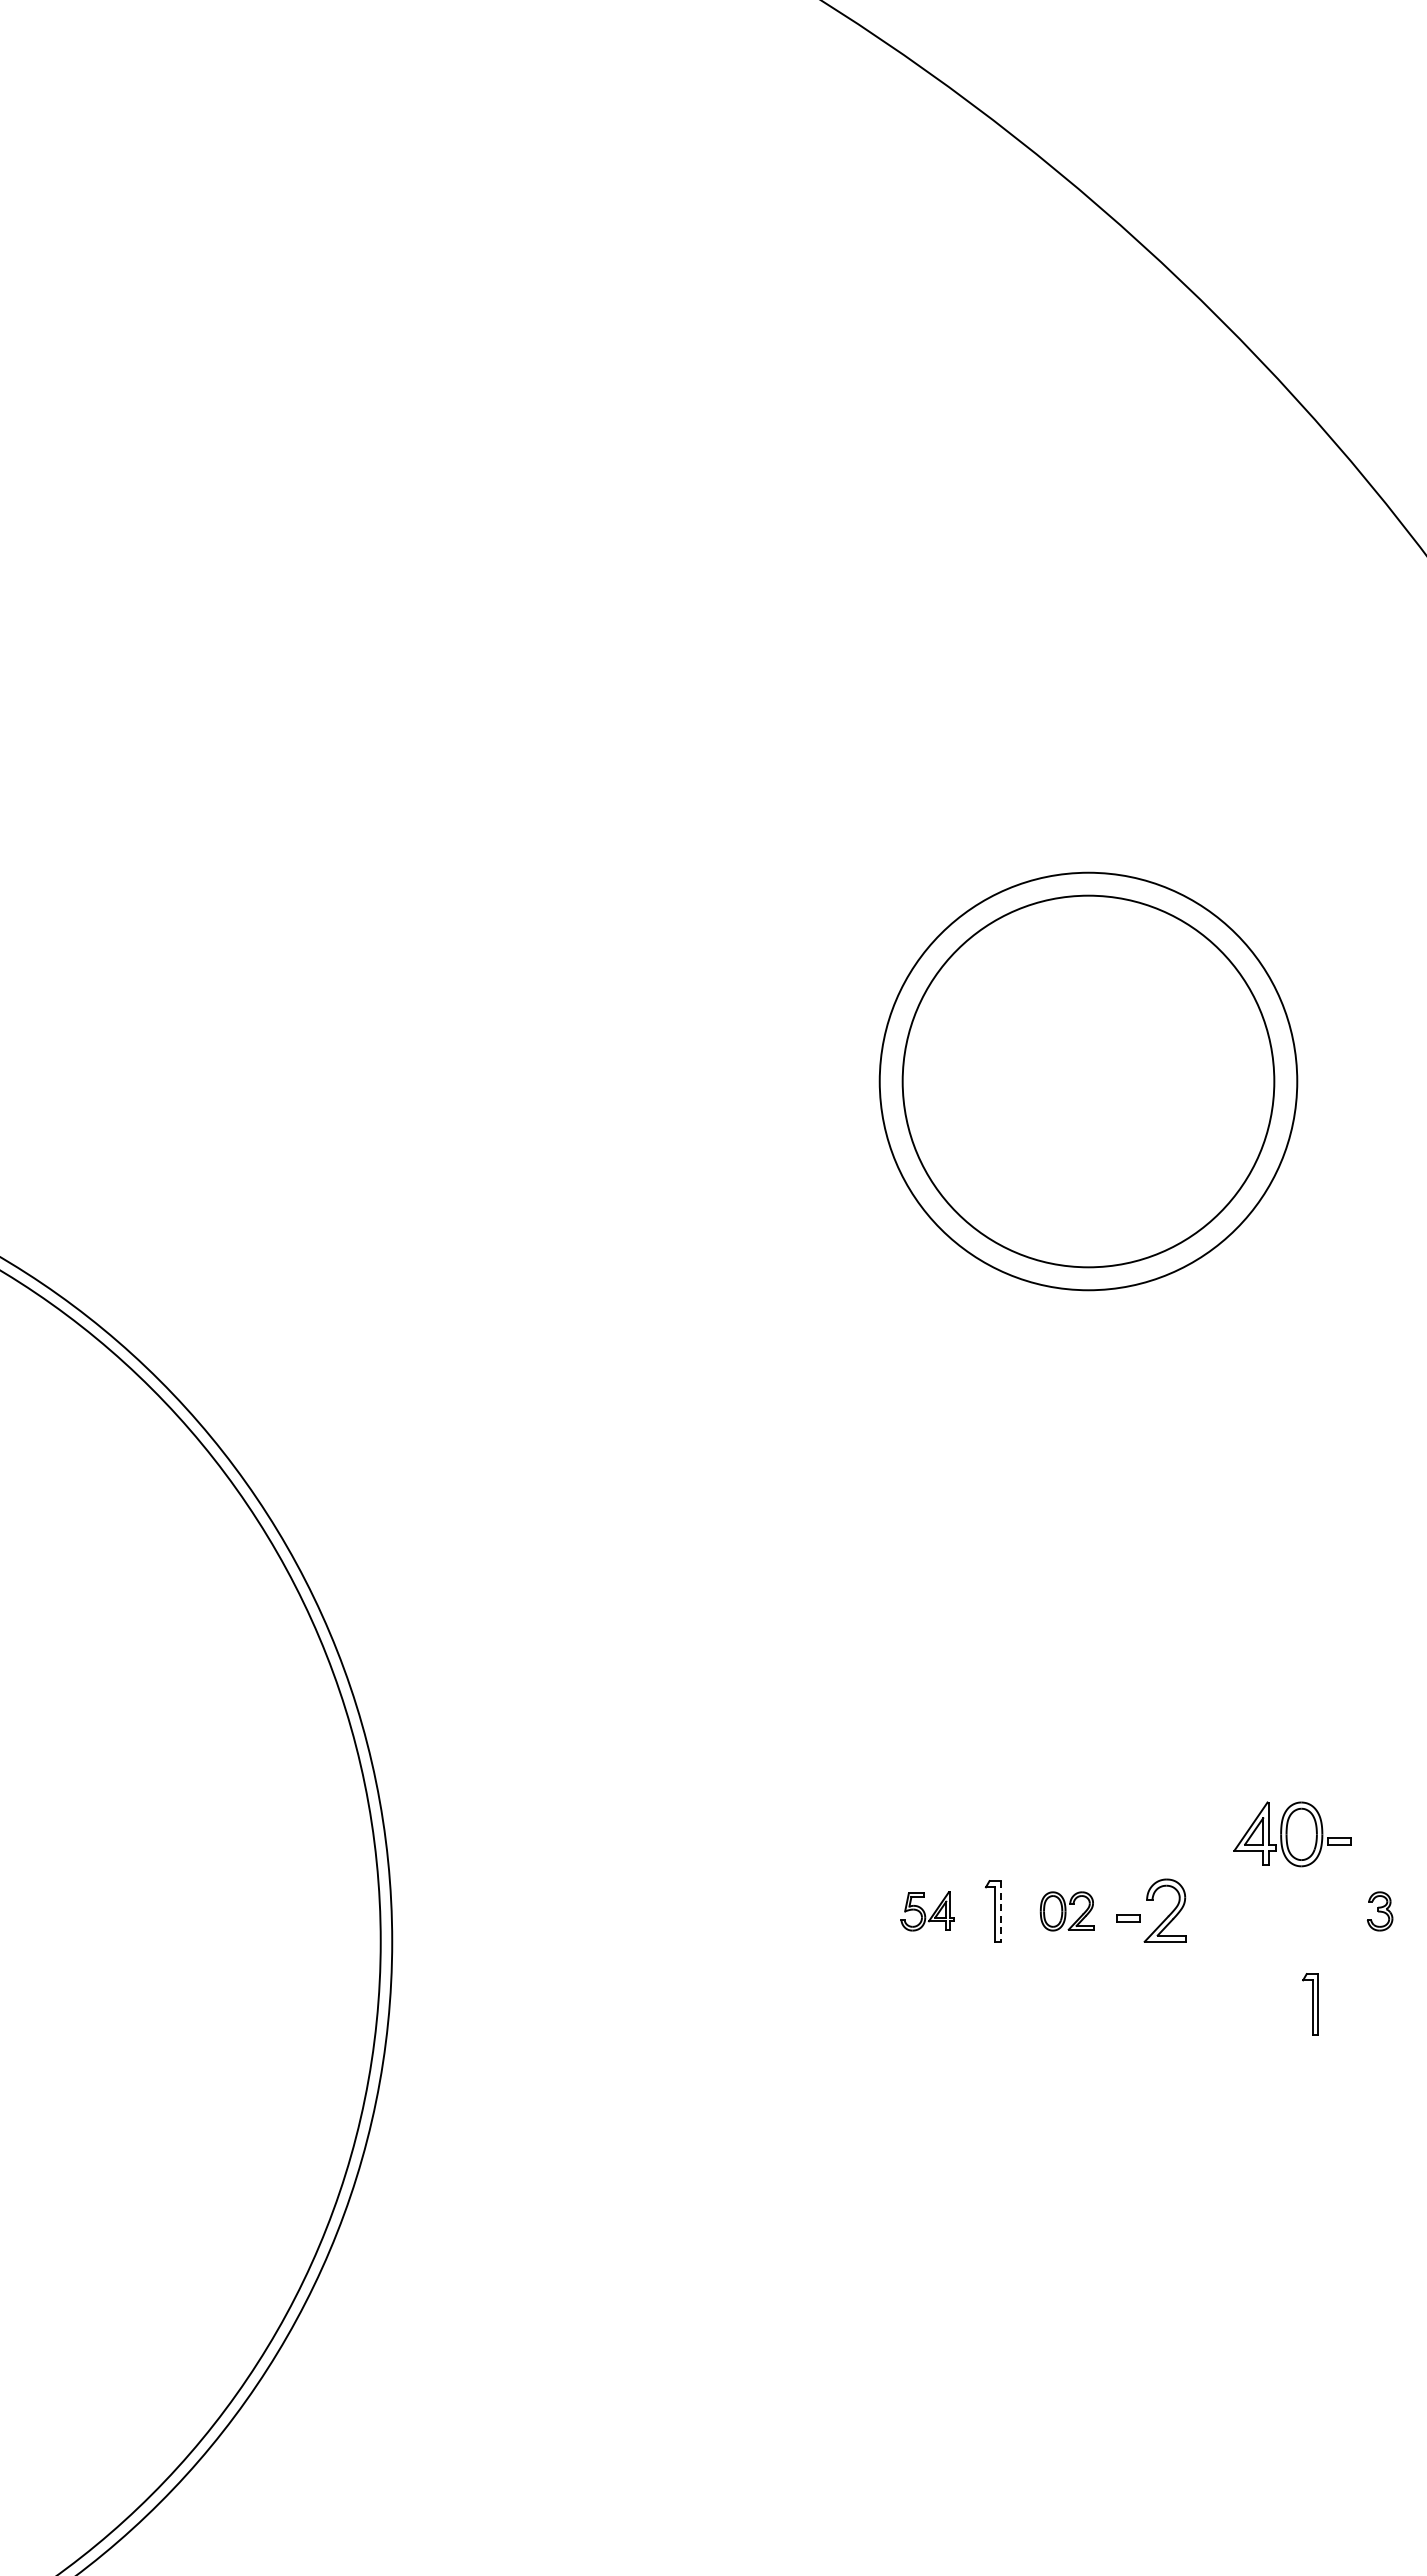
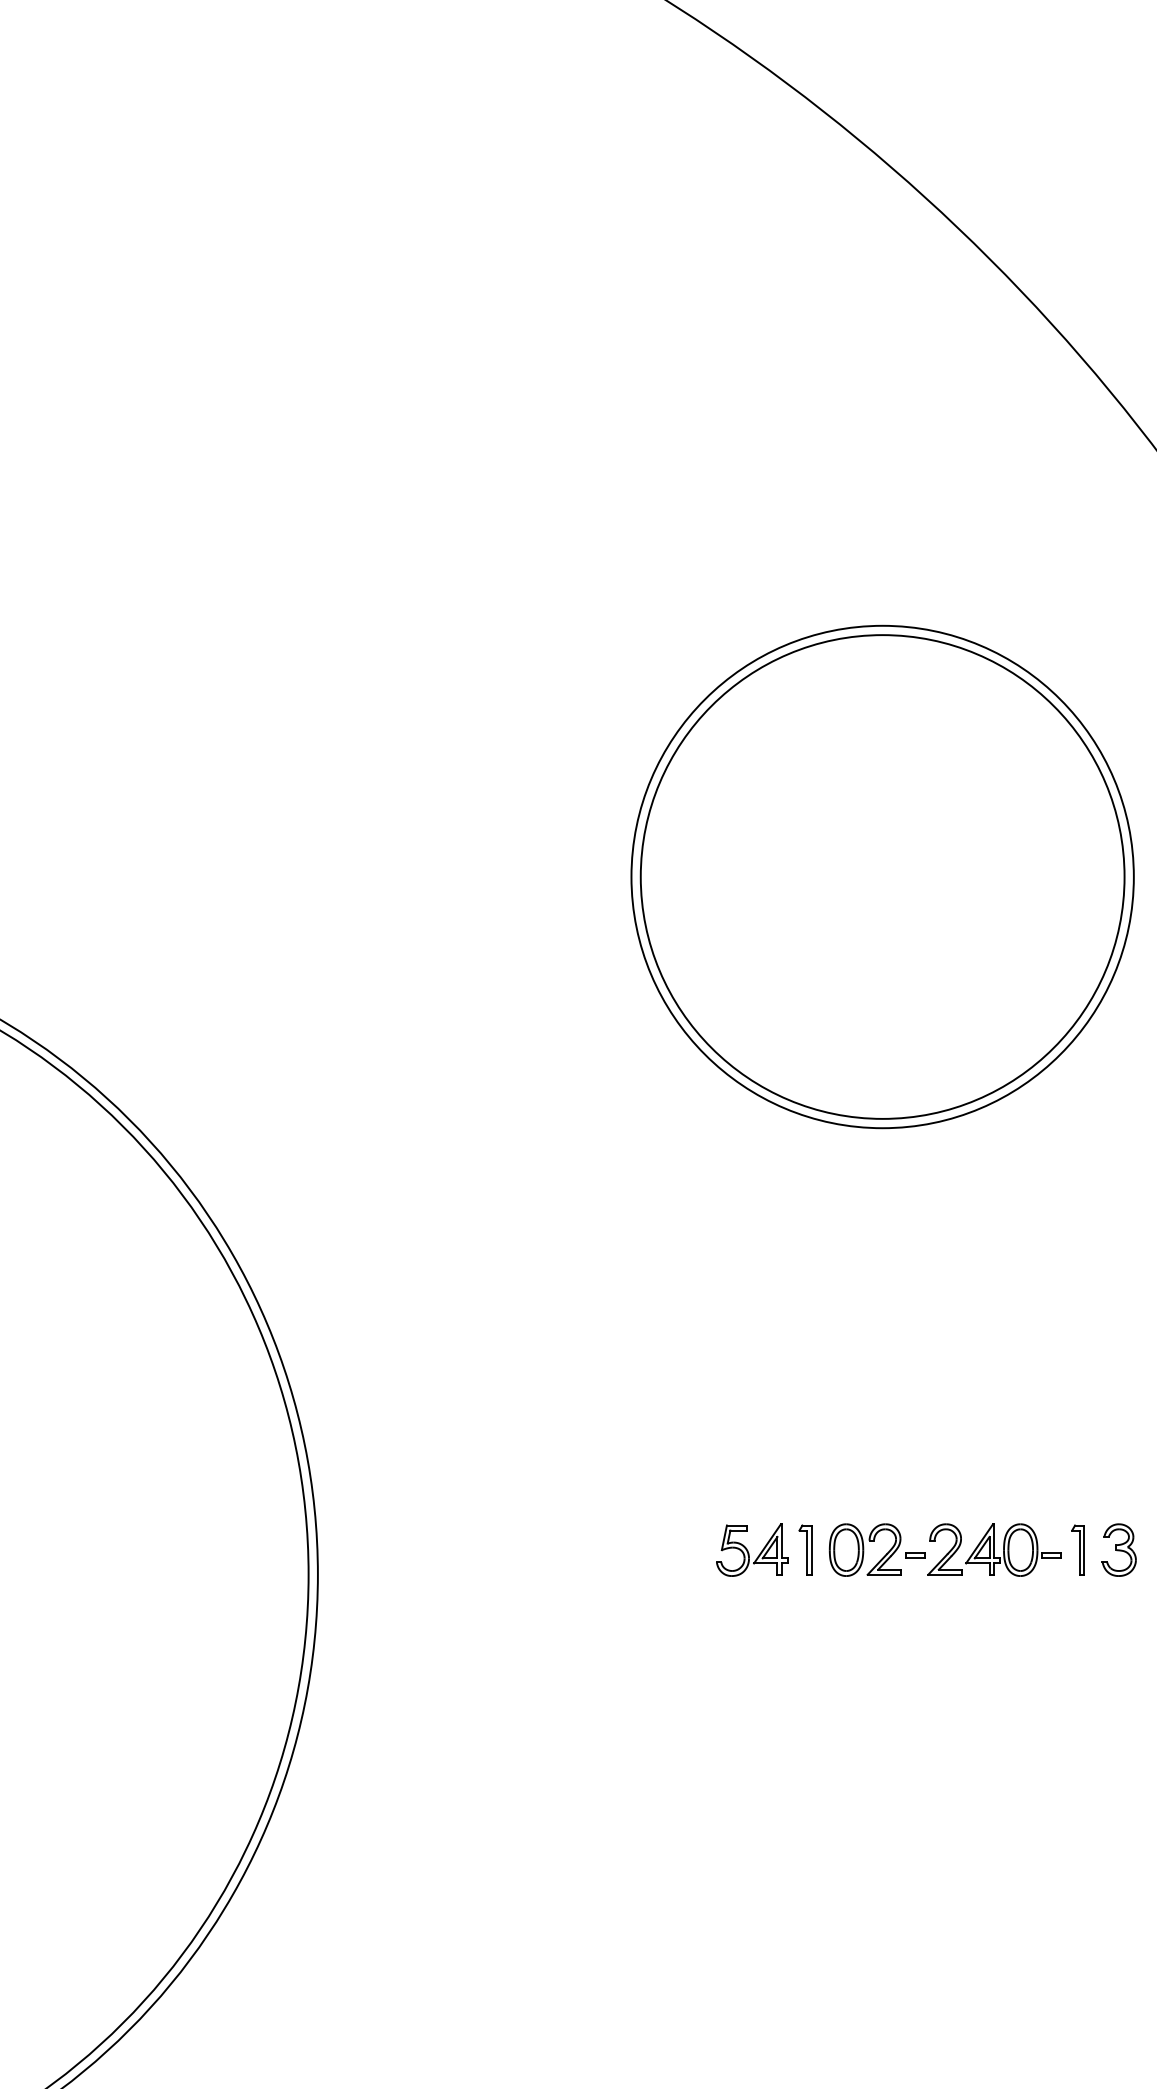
circle: (1088, 1081) -> (882, 877), size x1.43
circle: (1088, 1081) -> (882, 877), size x1.67
part: (1292, 1834) -> (1013, 1550), moved
part: (927, 1911) -> (752, 1550), size x1.67
line: (1000, 1911) -> (811, 1550), dashed -> solid
part: (1066, 1911) -> (864, 1550), size x1.67
part: (1379, 1911) -> (1118, 1550), size x1.67
part: (1310, 2004) -> (1078, 1550), moved

